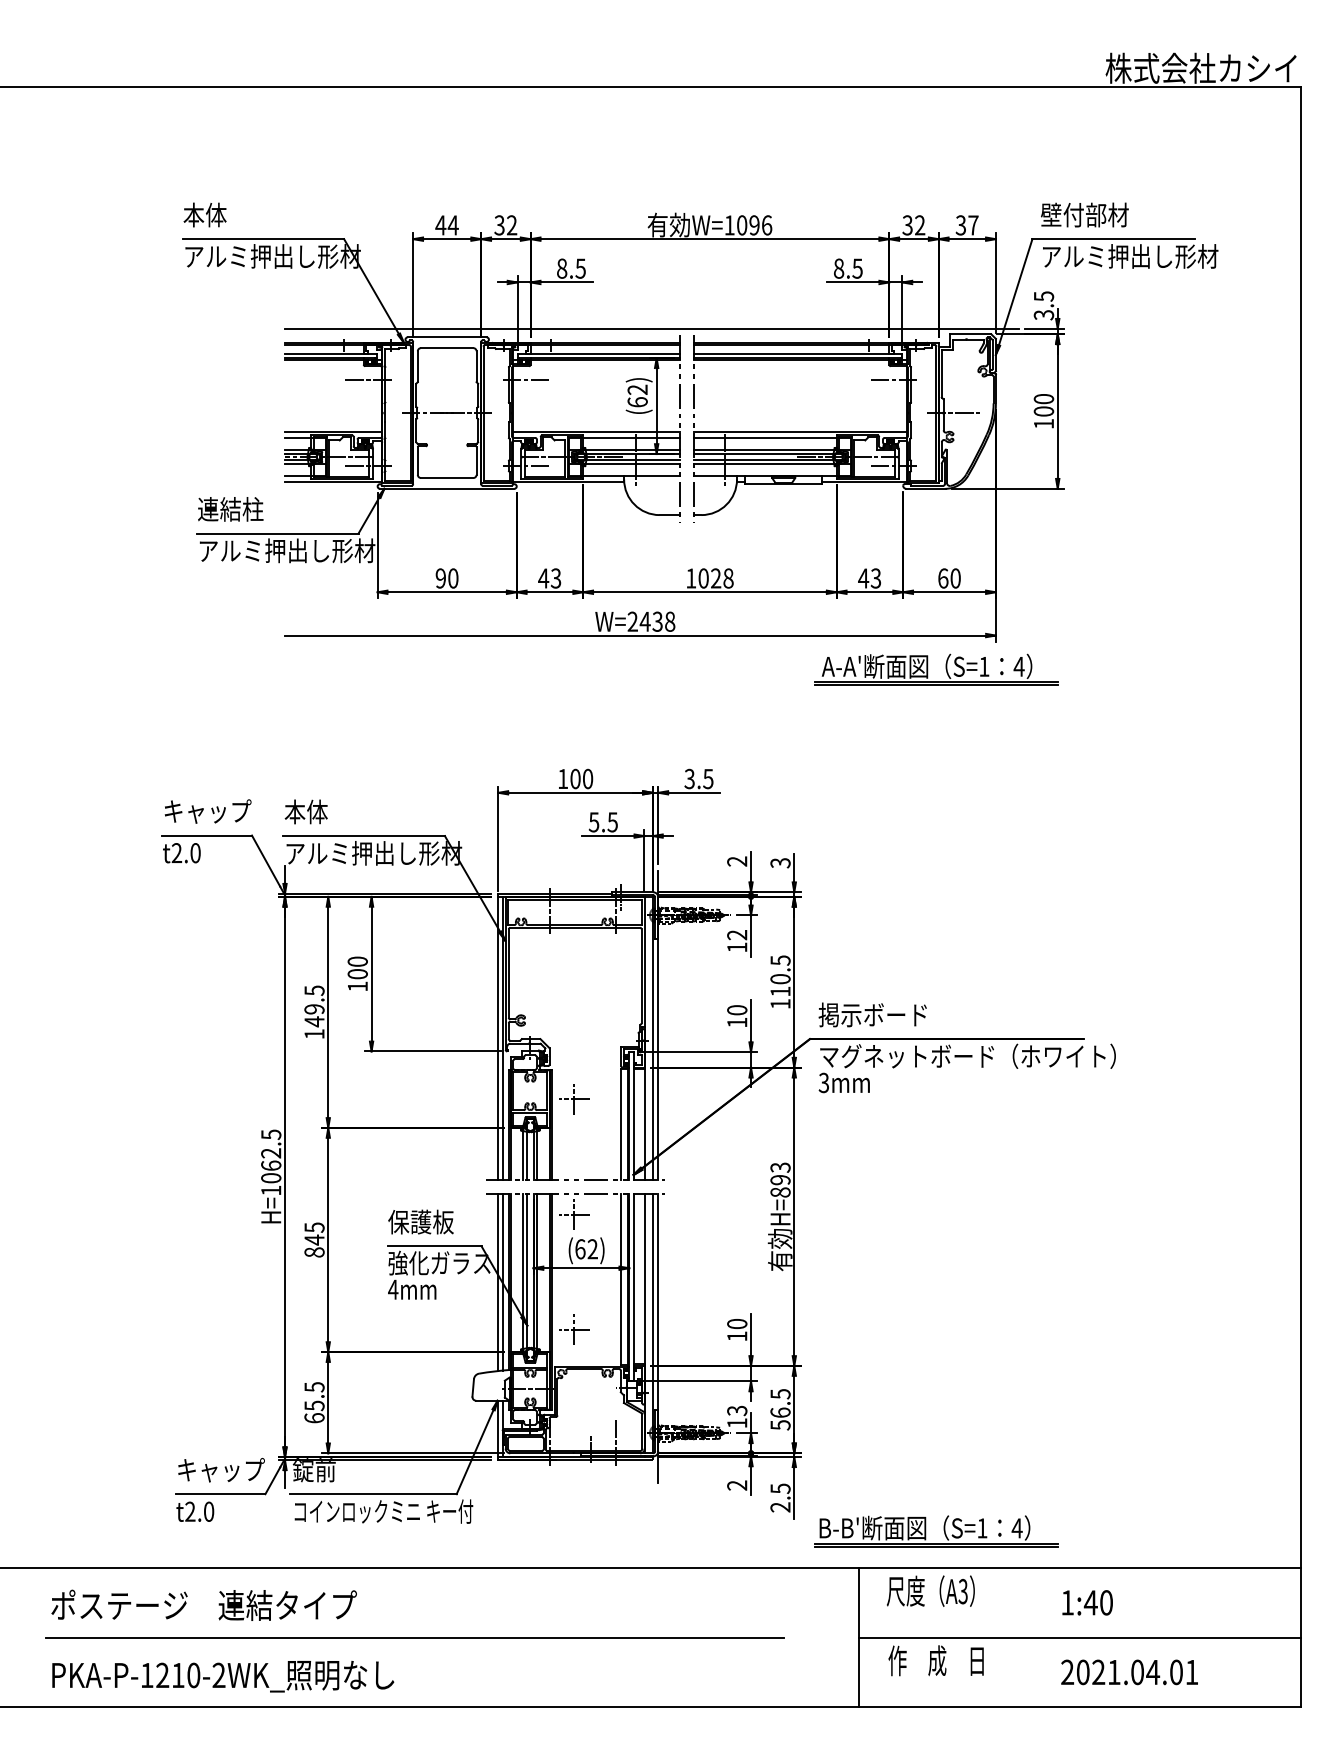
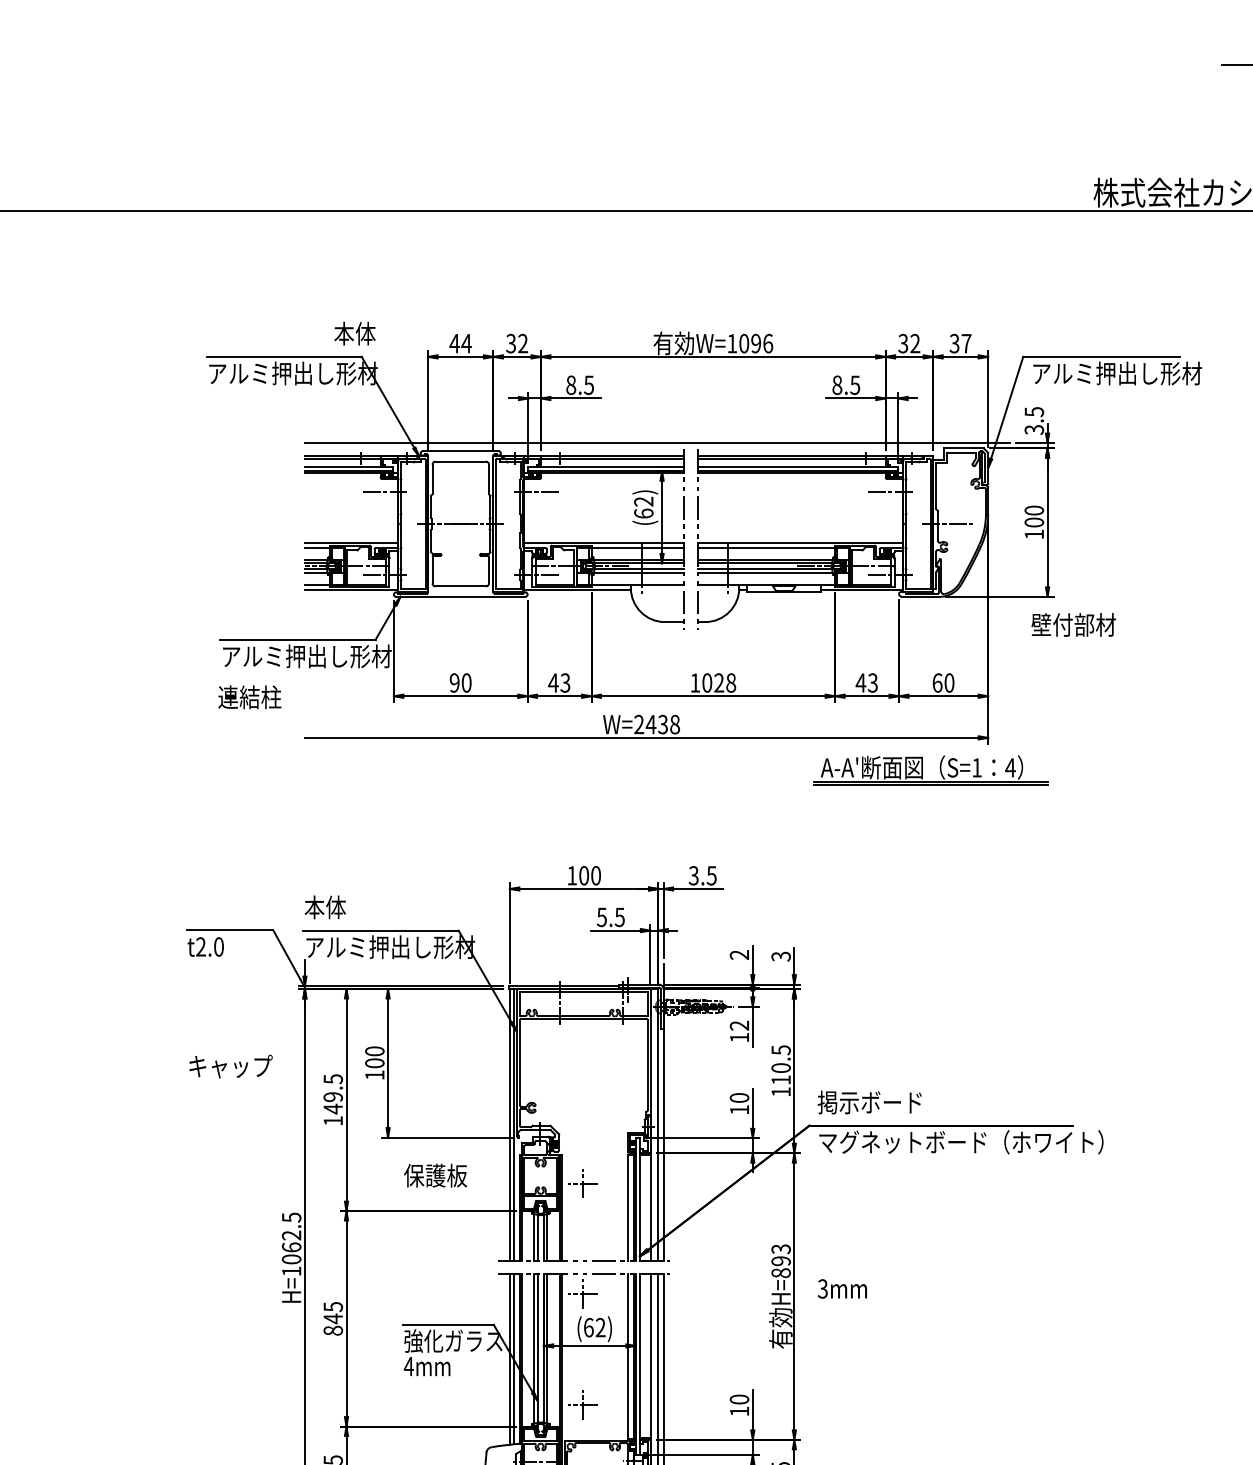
text: (204, 214) -> (354, 333), moved
text: (1084, 214) -> (1073, 624), moved
text: (230, 509) -> (249, 697), moved
text: (207, 811) -> (230, 1066), moved
text: (843, 1082) -> (841, 1288), moved
text: (420, 1221) -> (435, 1175), moved

